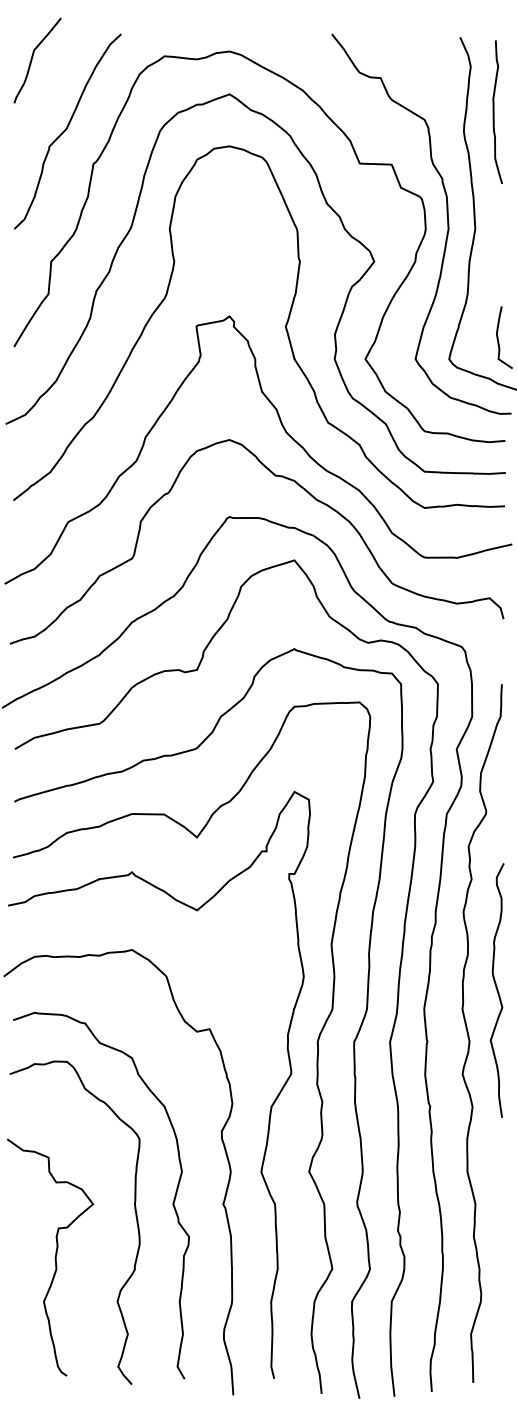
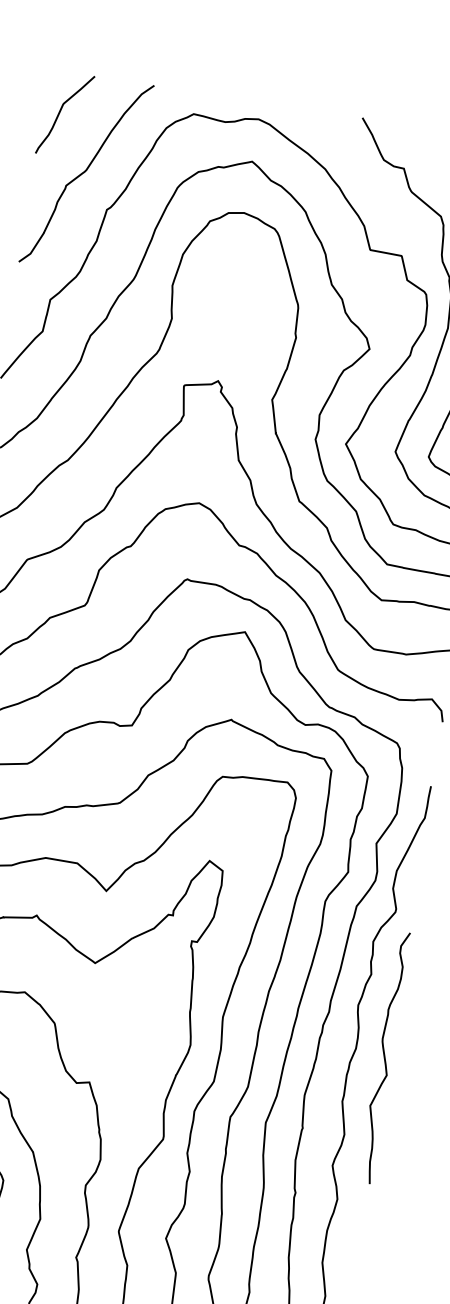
curve: (33, 57) -> (61, 111), moved
curve: (496, 990) -> (383, 1057), moved

